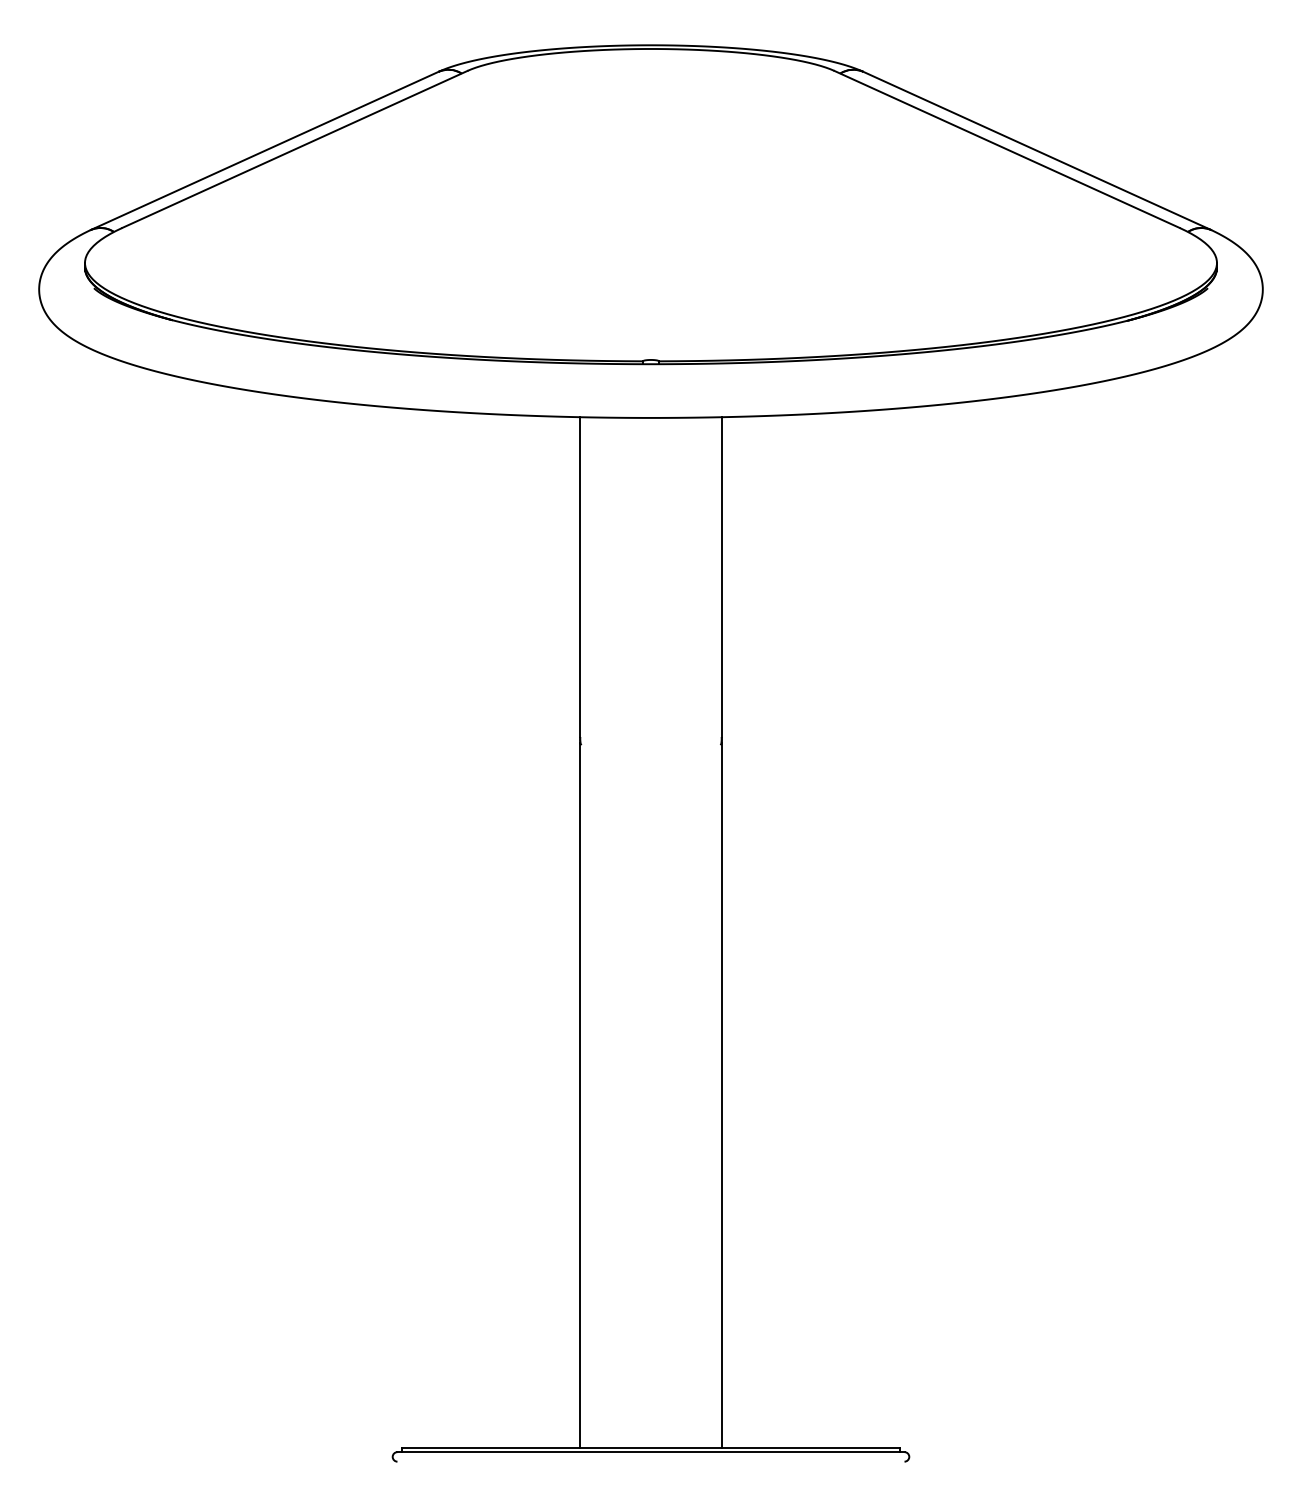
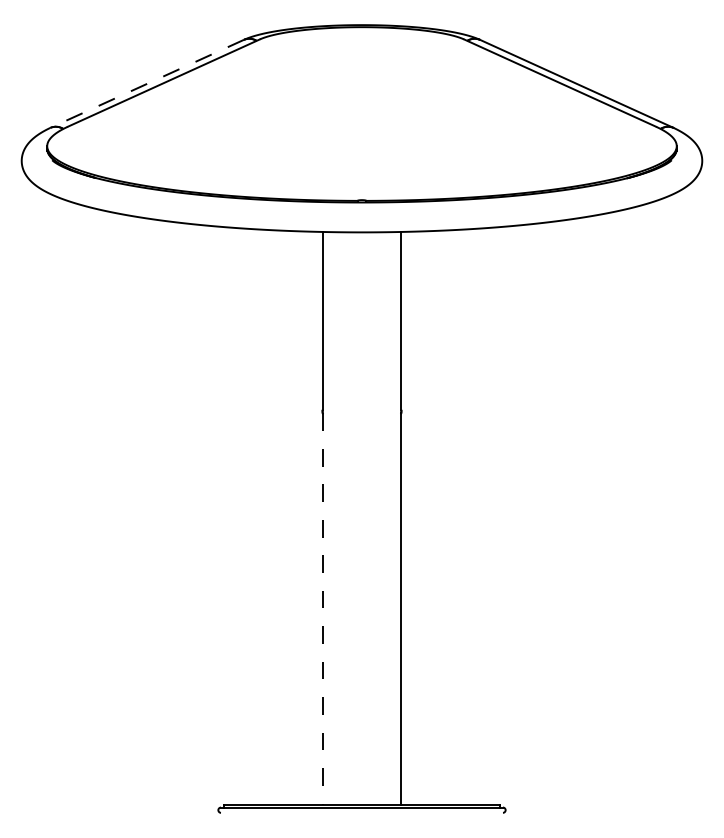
line: (263, 152) -> (146, 84), solid -> dashed
line: (579, 1096) -> (322, 609), solid -> dashed

